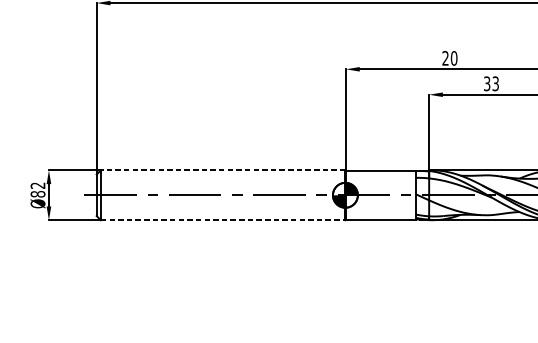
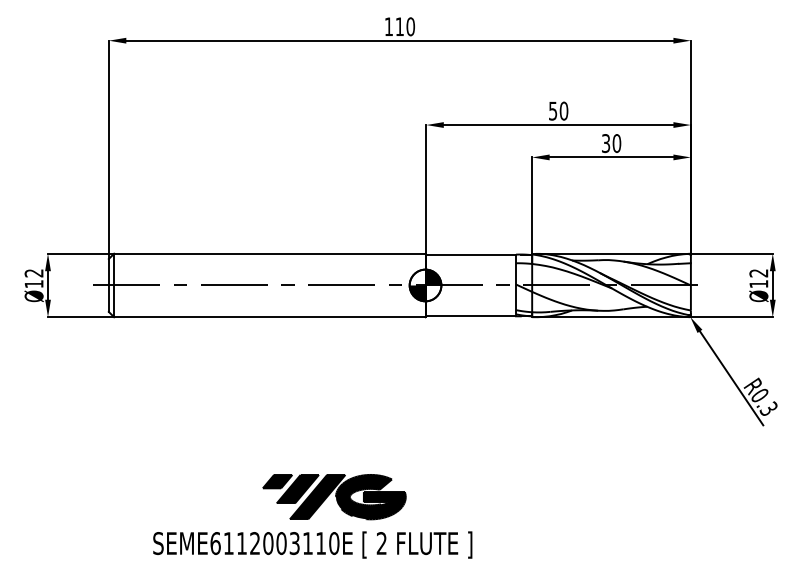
text: (445, 57) -> (553, 110), 20 -> 50
text: (495, 83) -> (616, 143), 33 -> 30
line: (222, 170) -> (269, 253), dashed -> solid
text: (37, 194) -> (33, 284), Ø82 -> Ø12
line: (222, 220) -> (269, 317), dashed -> solid

